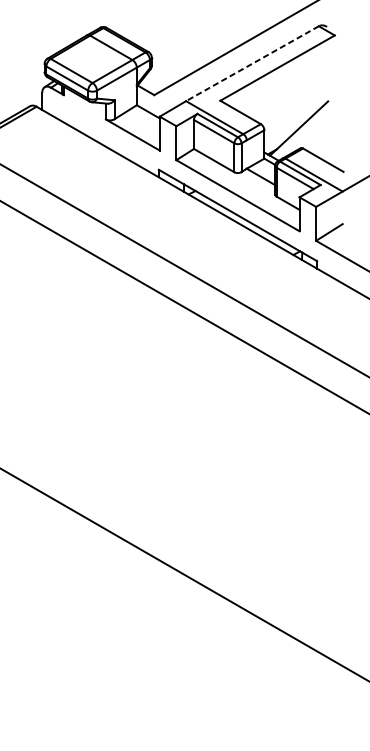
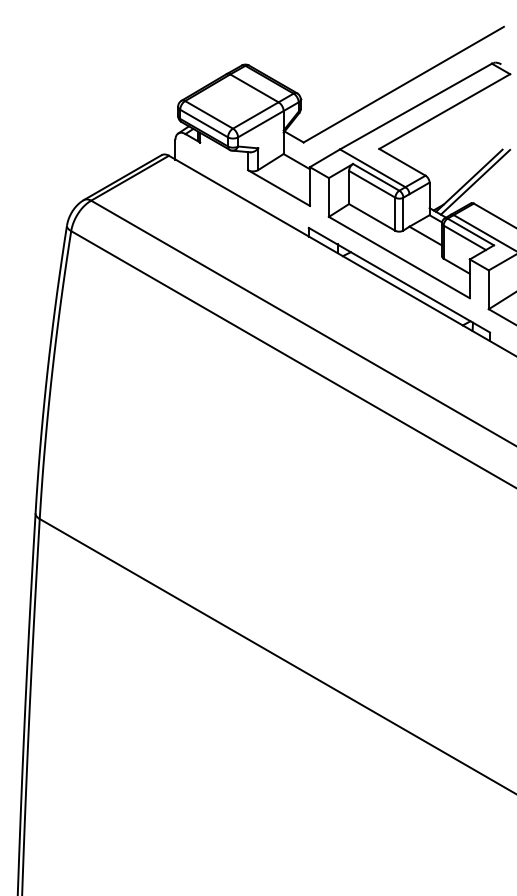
line: (252, 63) -> (415, 106), dashed -> solid
line: (304, 129) -> (475, 181), added

